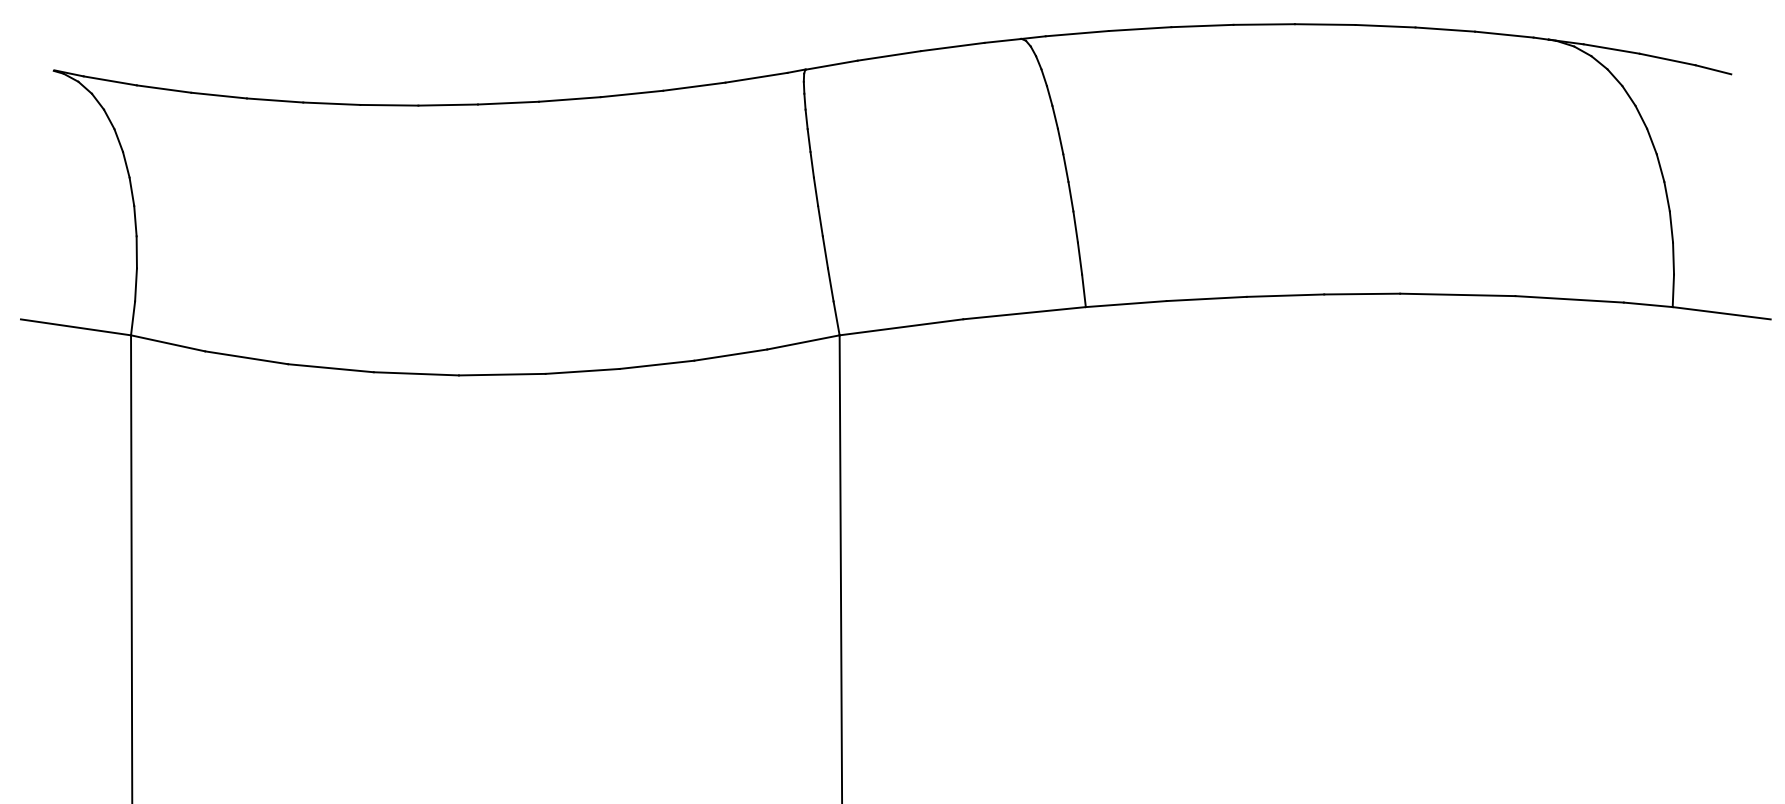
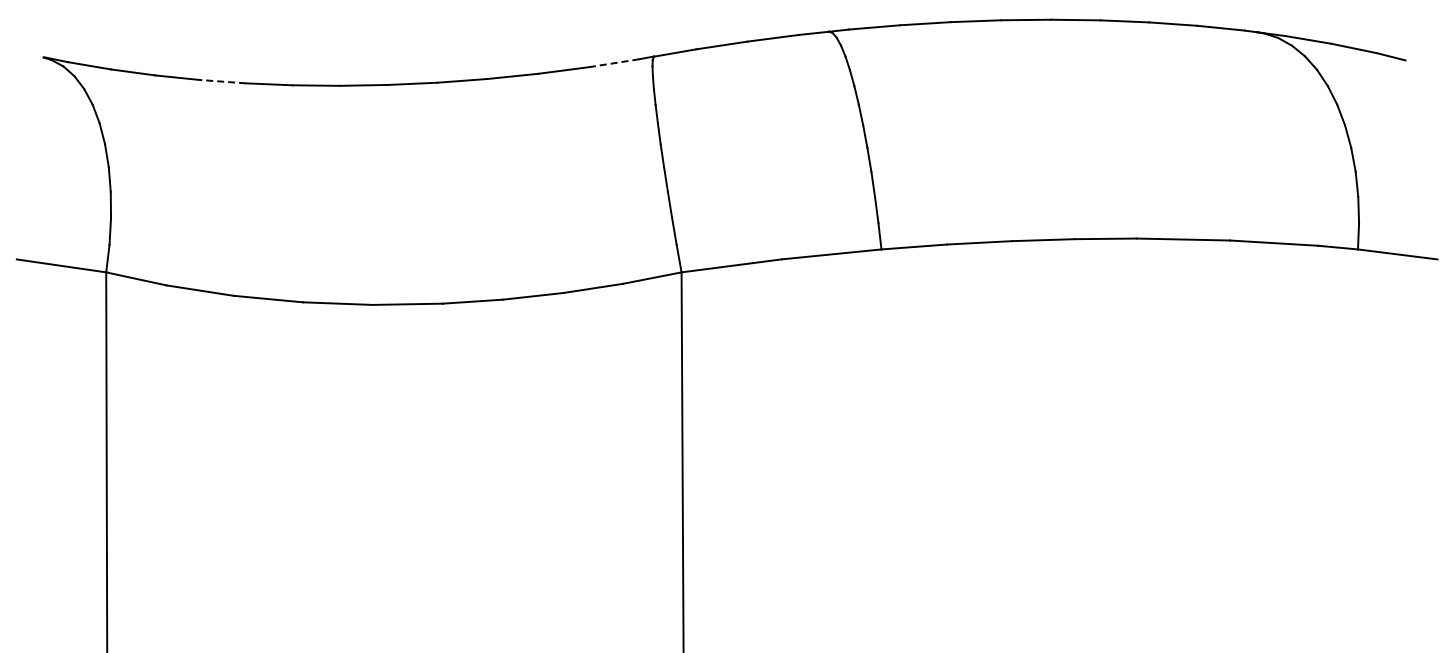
line: (757, 78) -> (614, 63), solid -> dashed
line: (275, 100) -> (223, 81), solid -> dashed

